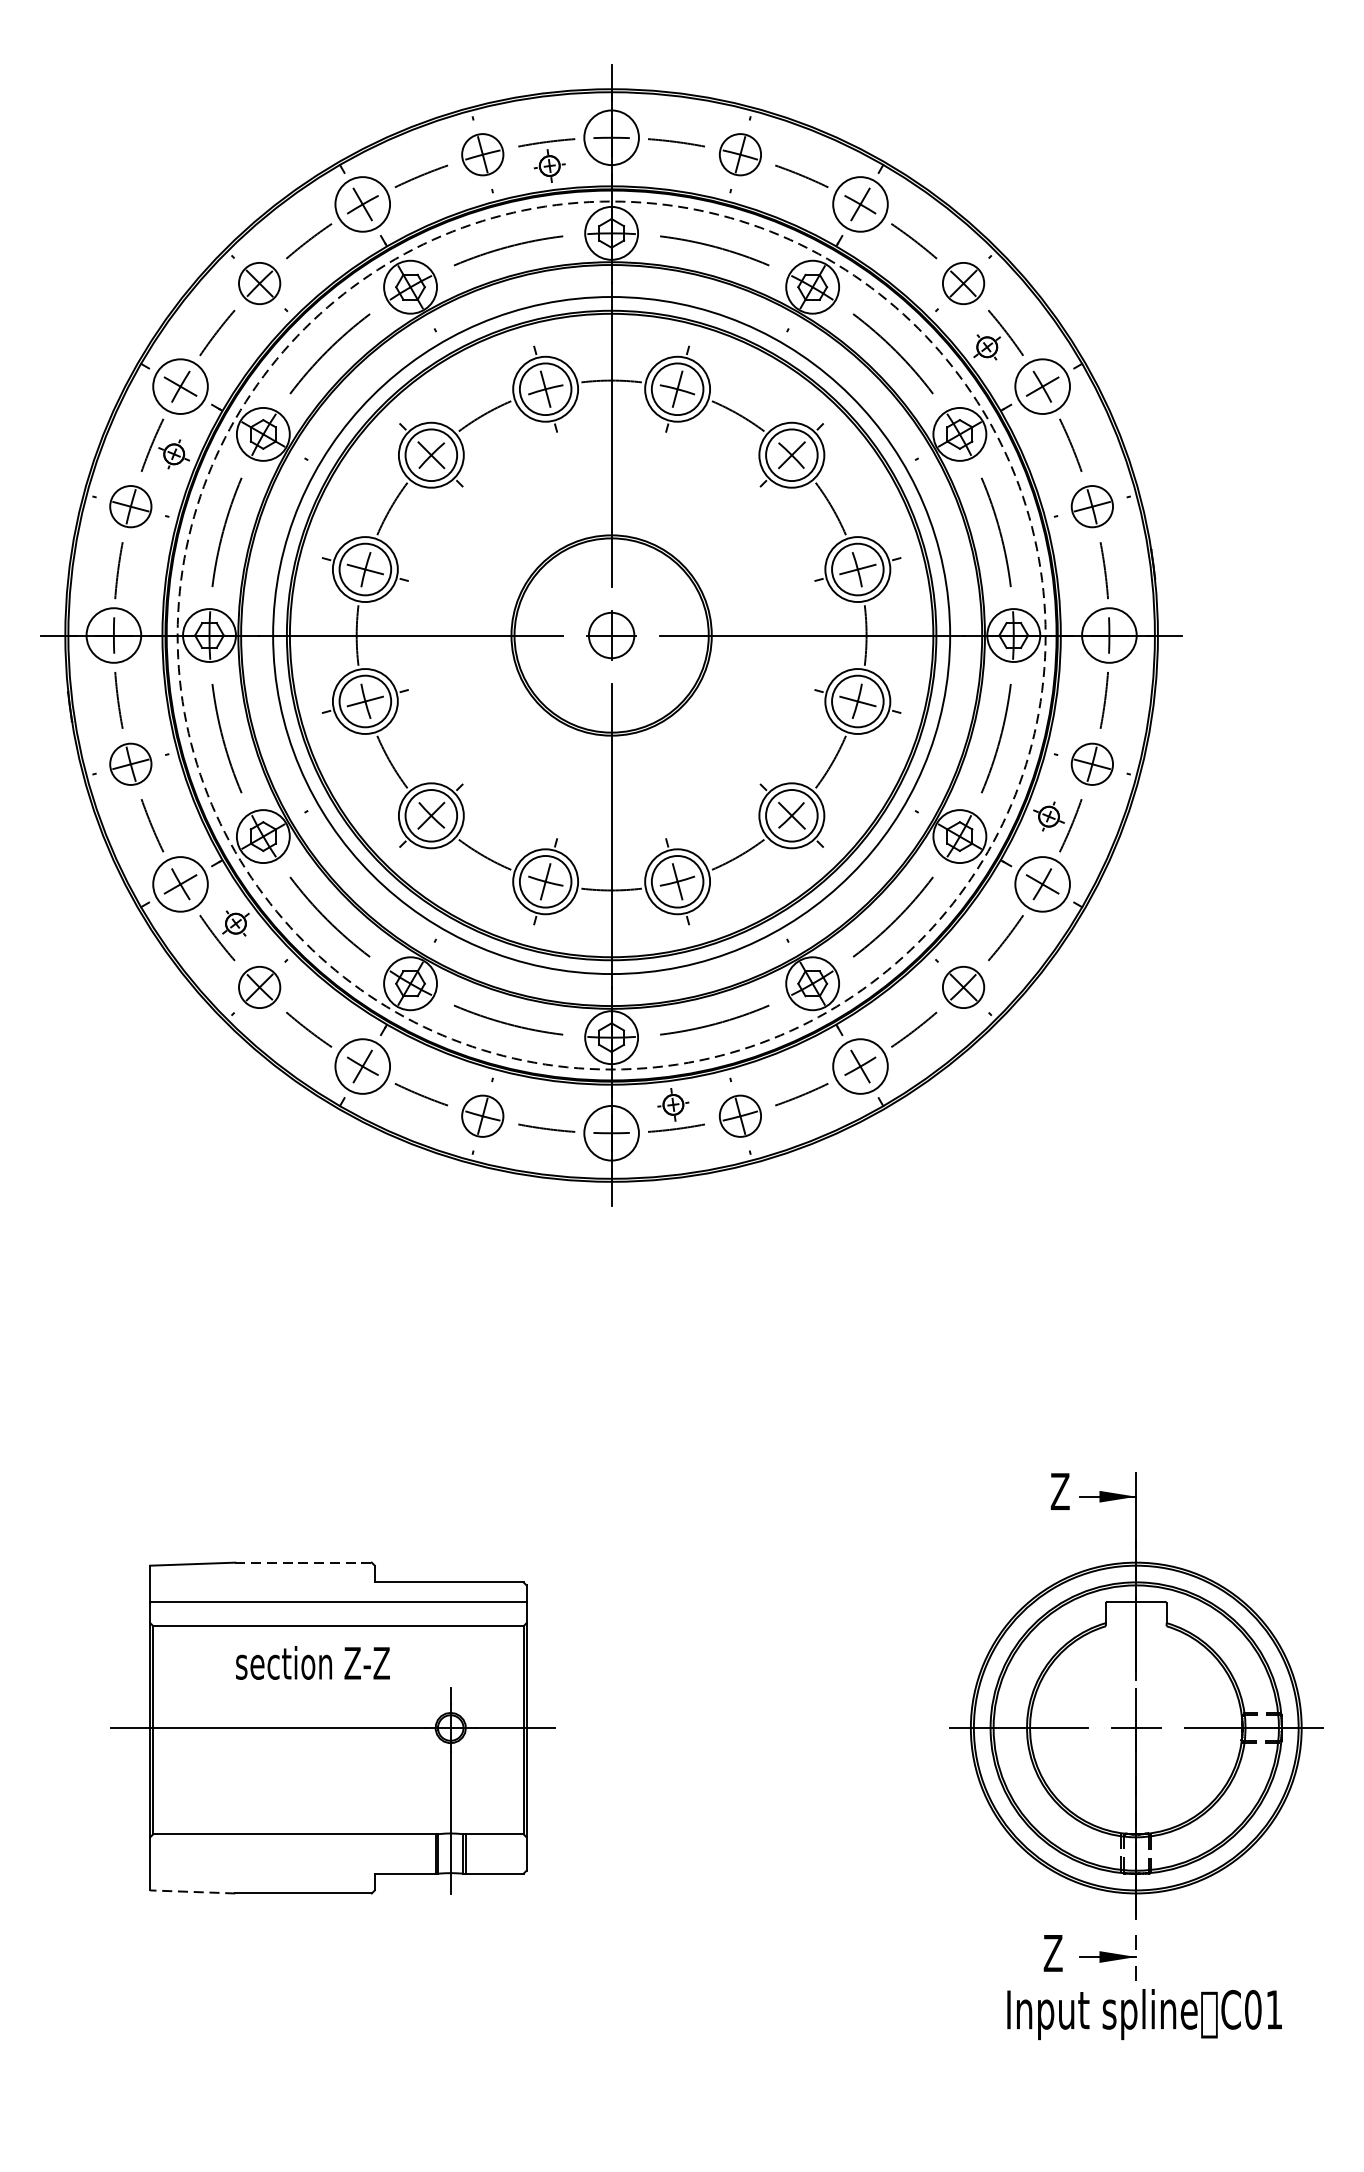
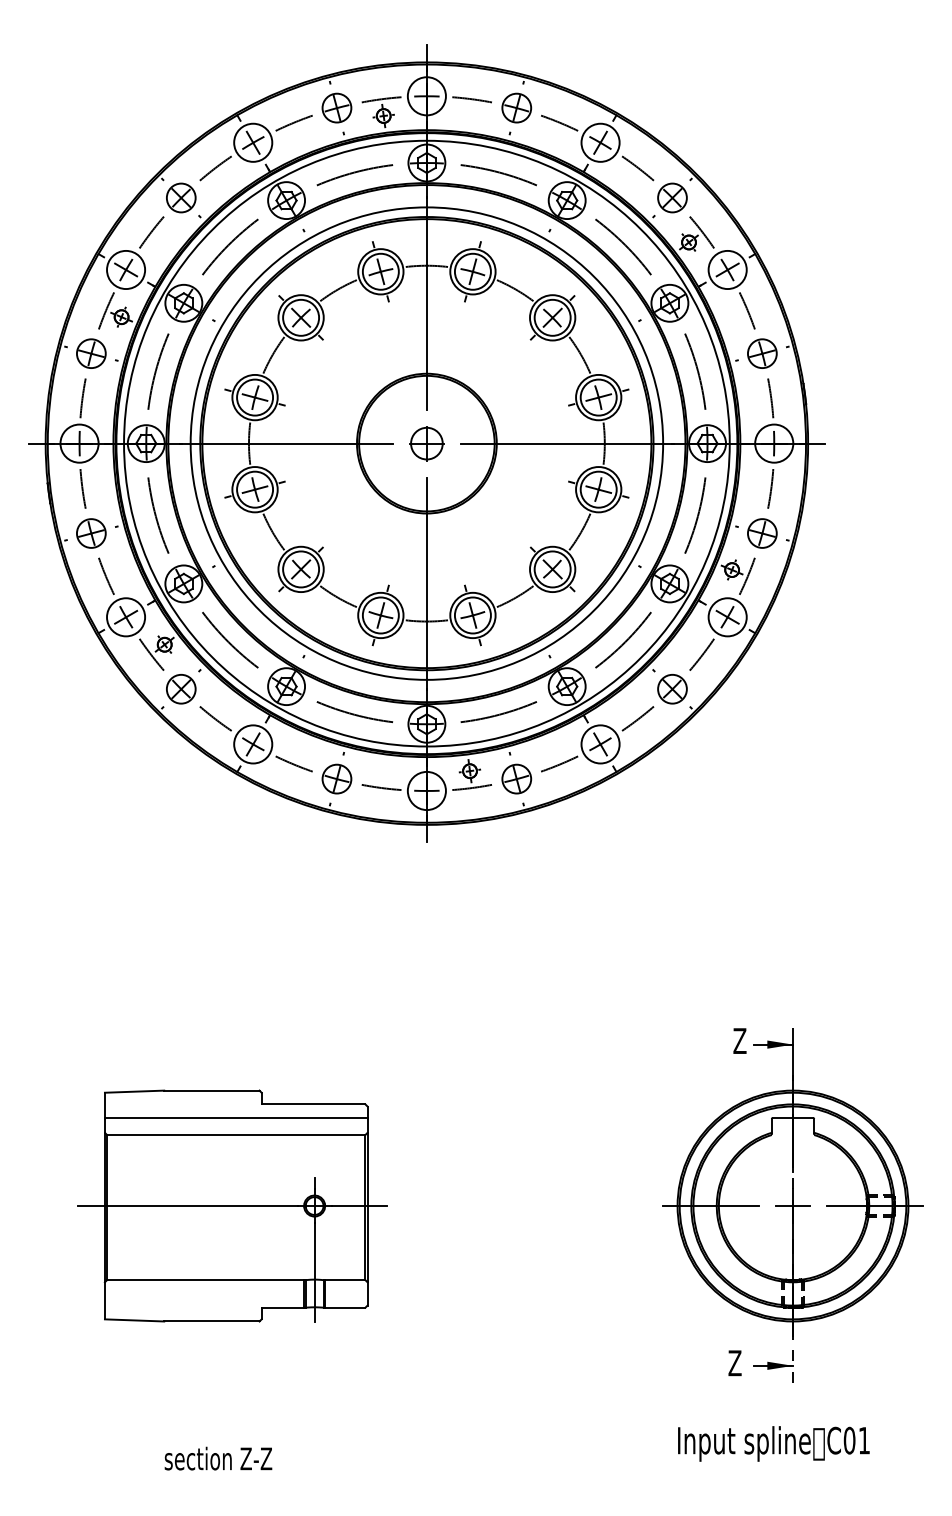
circle: (611, 635) -> (426, 443), dashed -> solid
line: (302, 1562) -> (211, 1090), dashed -> solid
text: (313, 1662) -> (218, 1458), moved
line: (192, 1892) -> (134, 1320), dashed -> solid
text: (1144, 2013) -> (773, 1443), moved

